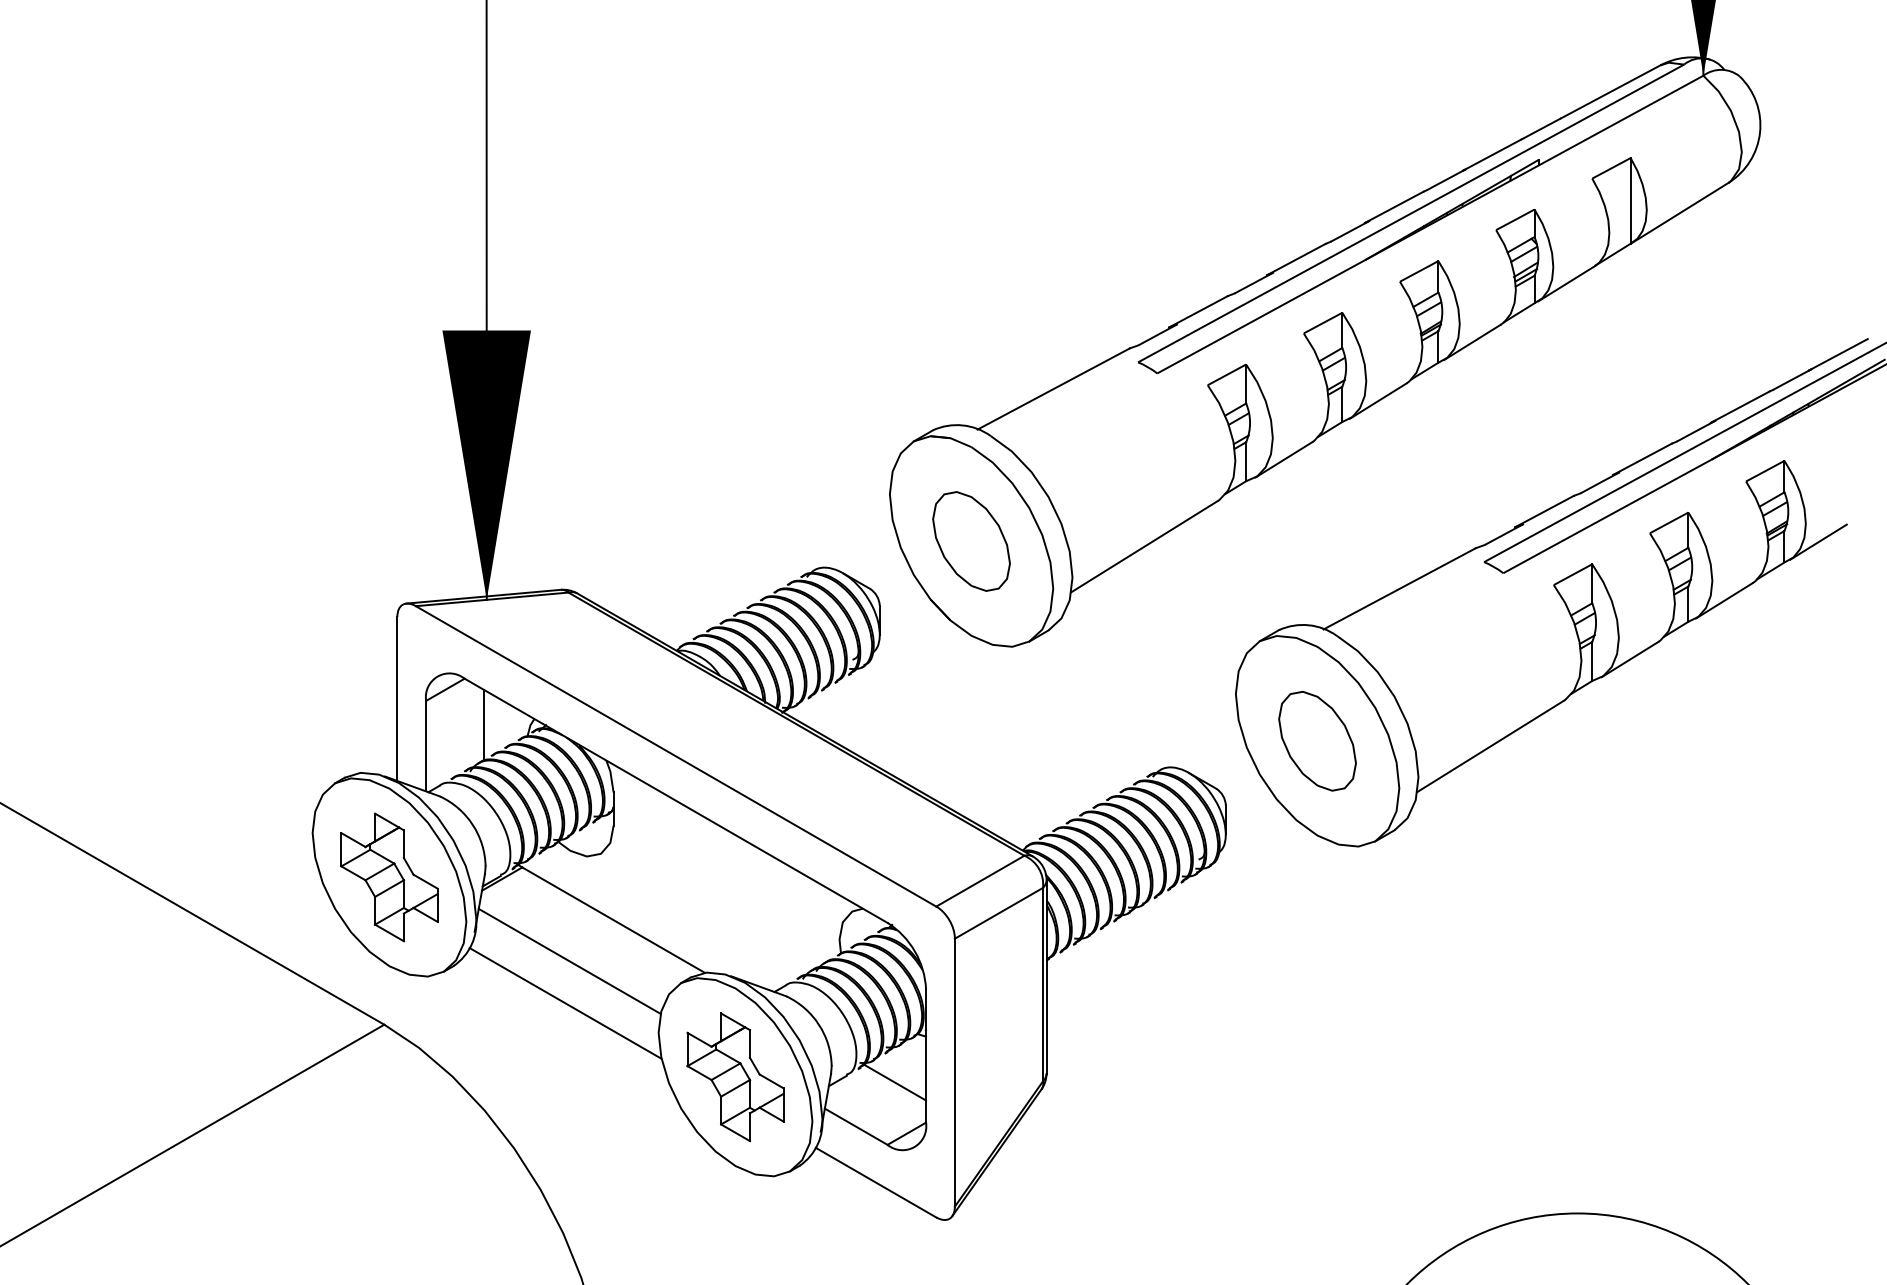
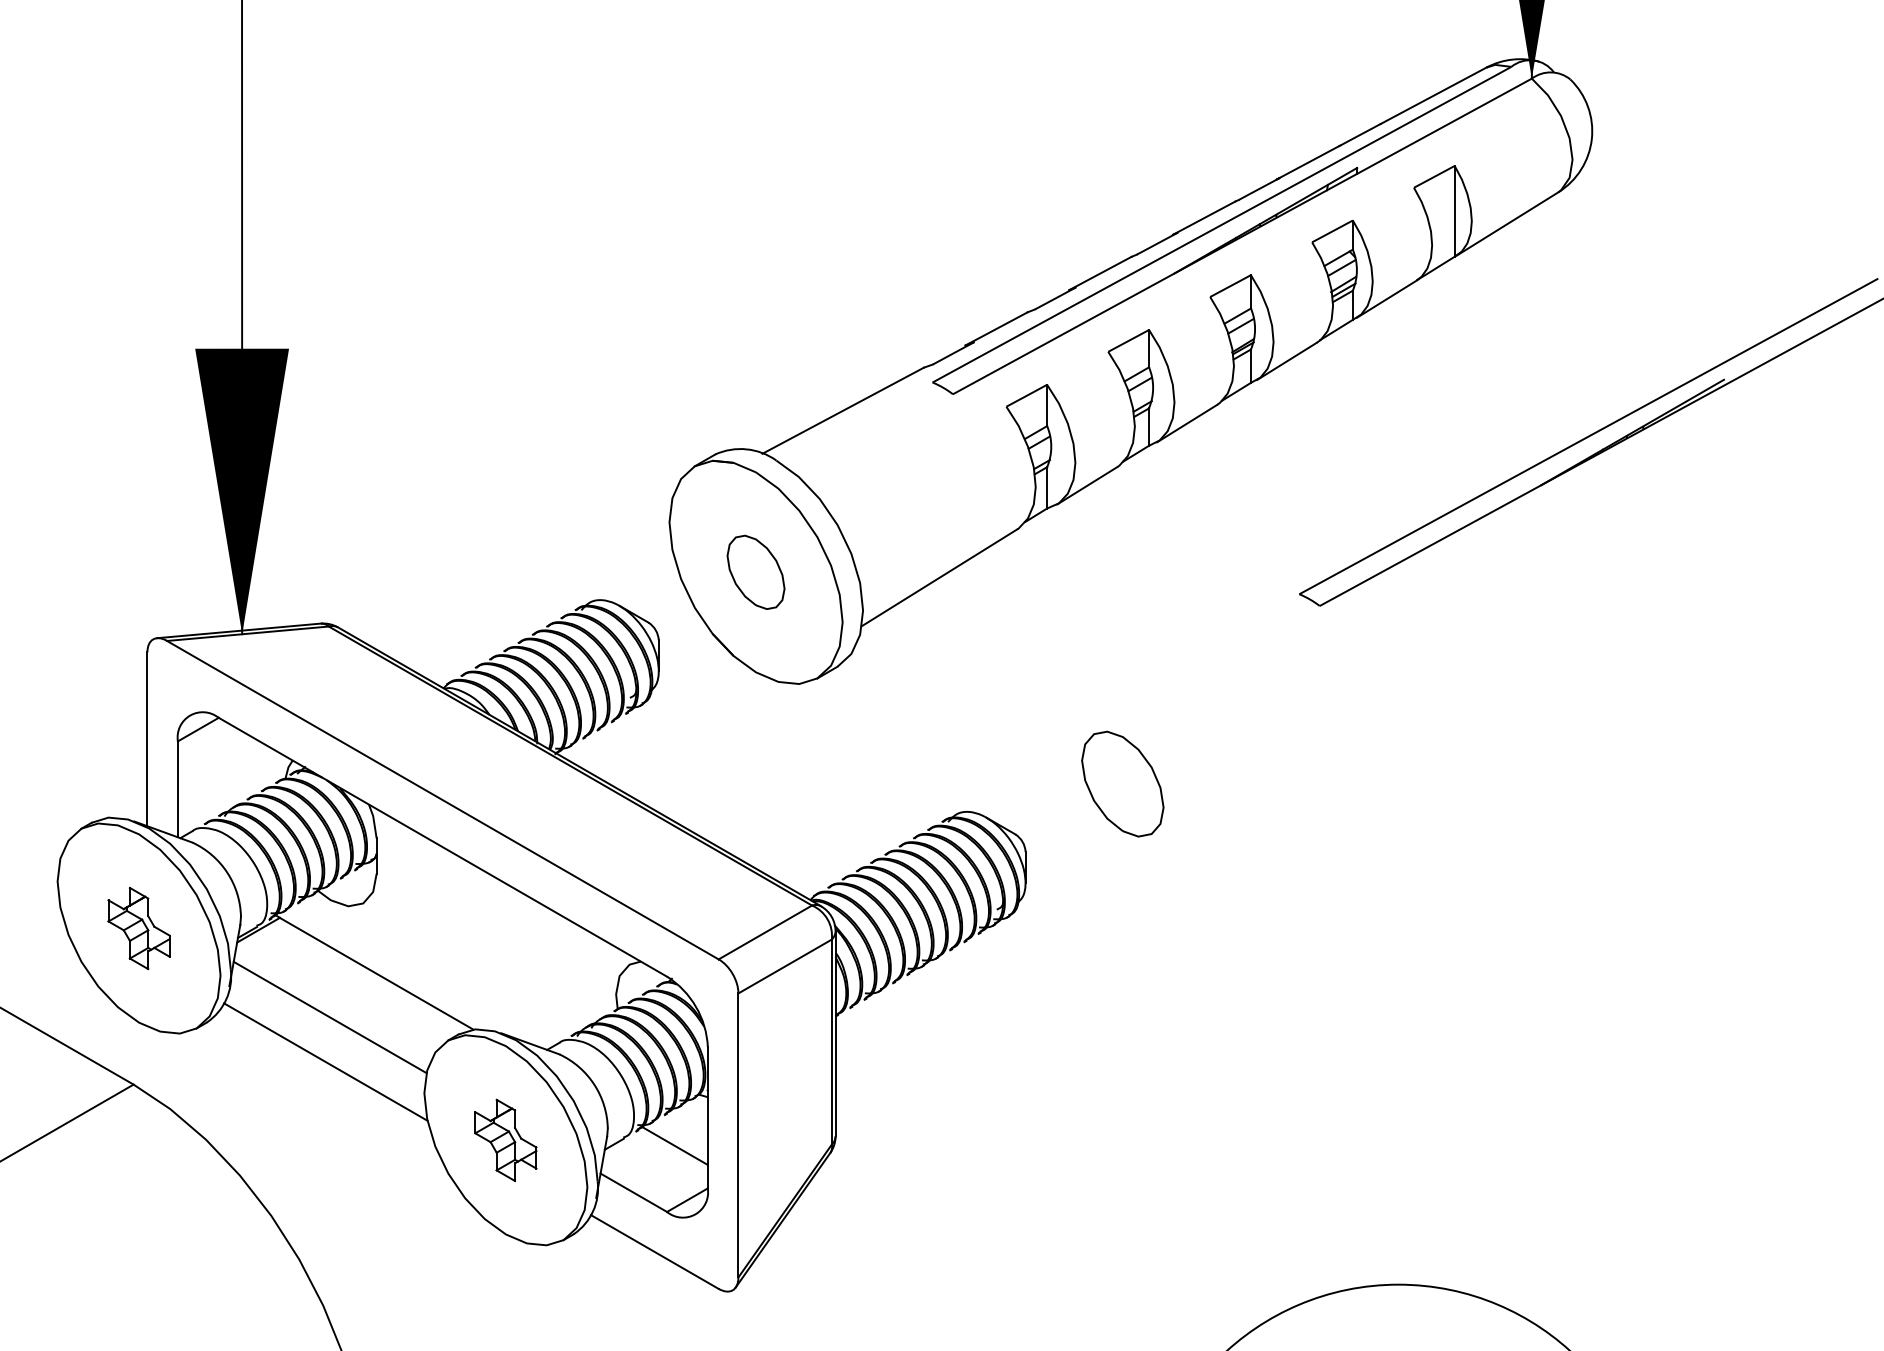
part: (971, 541) -> (756, 572), size x0.7
part: (1551, 592) -> (1370, 626), removed
line: (483, 725) -> (238, 767), removed
part: (389, 877) -> (139, 928), size x0.6
part: (735, 1077) -> (505, 1140), size x0.6

